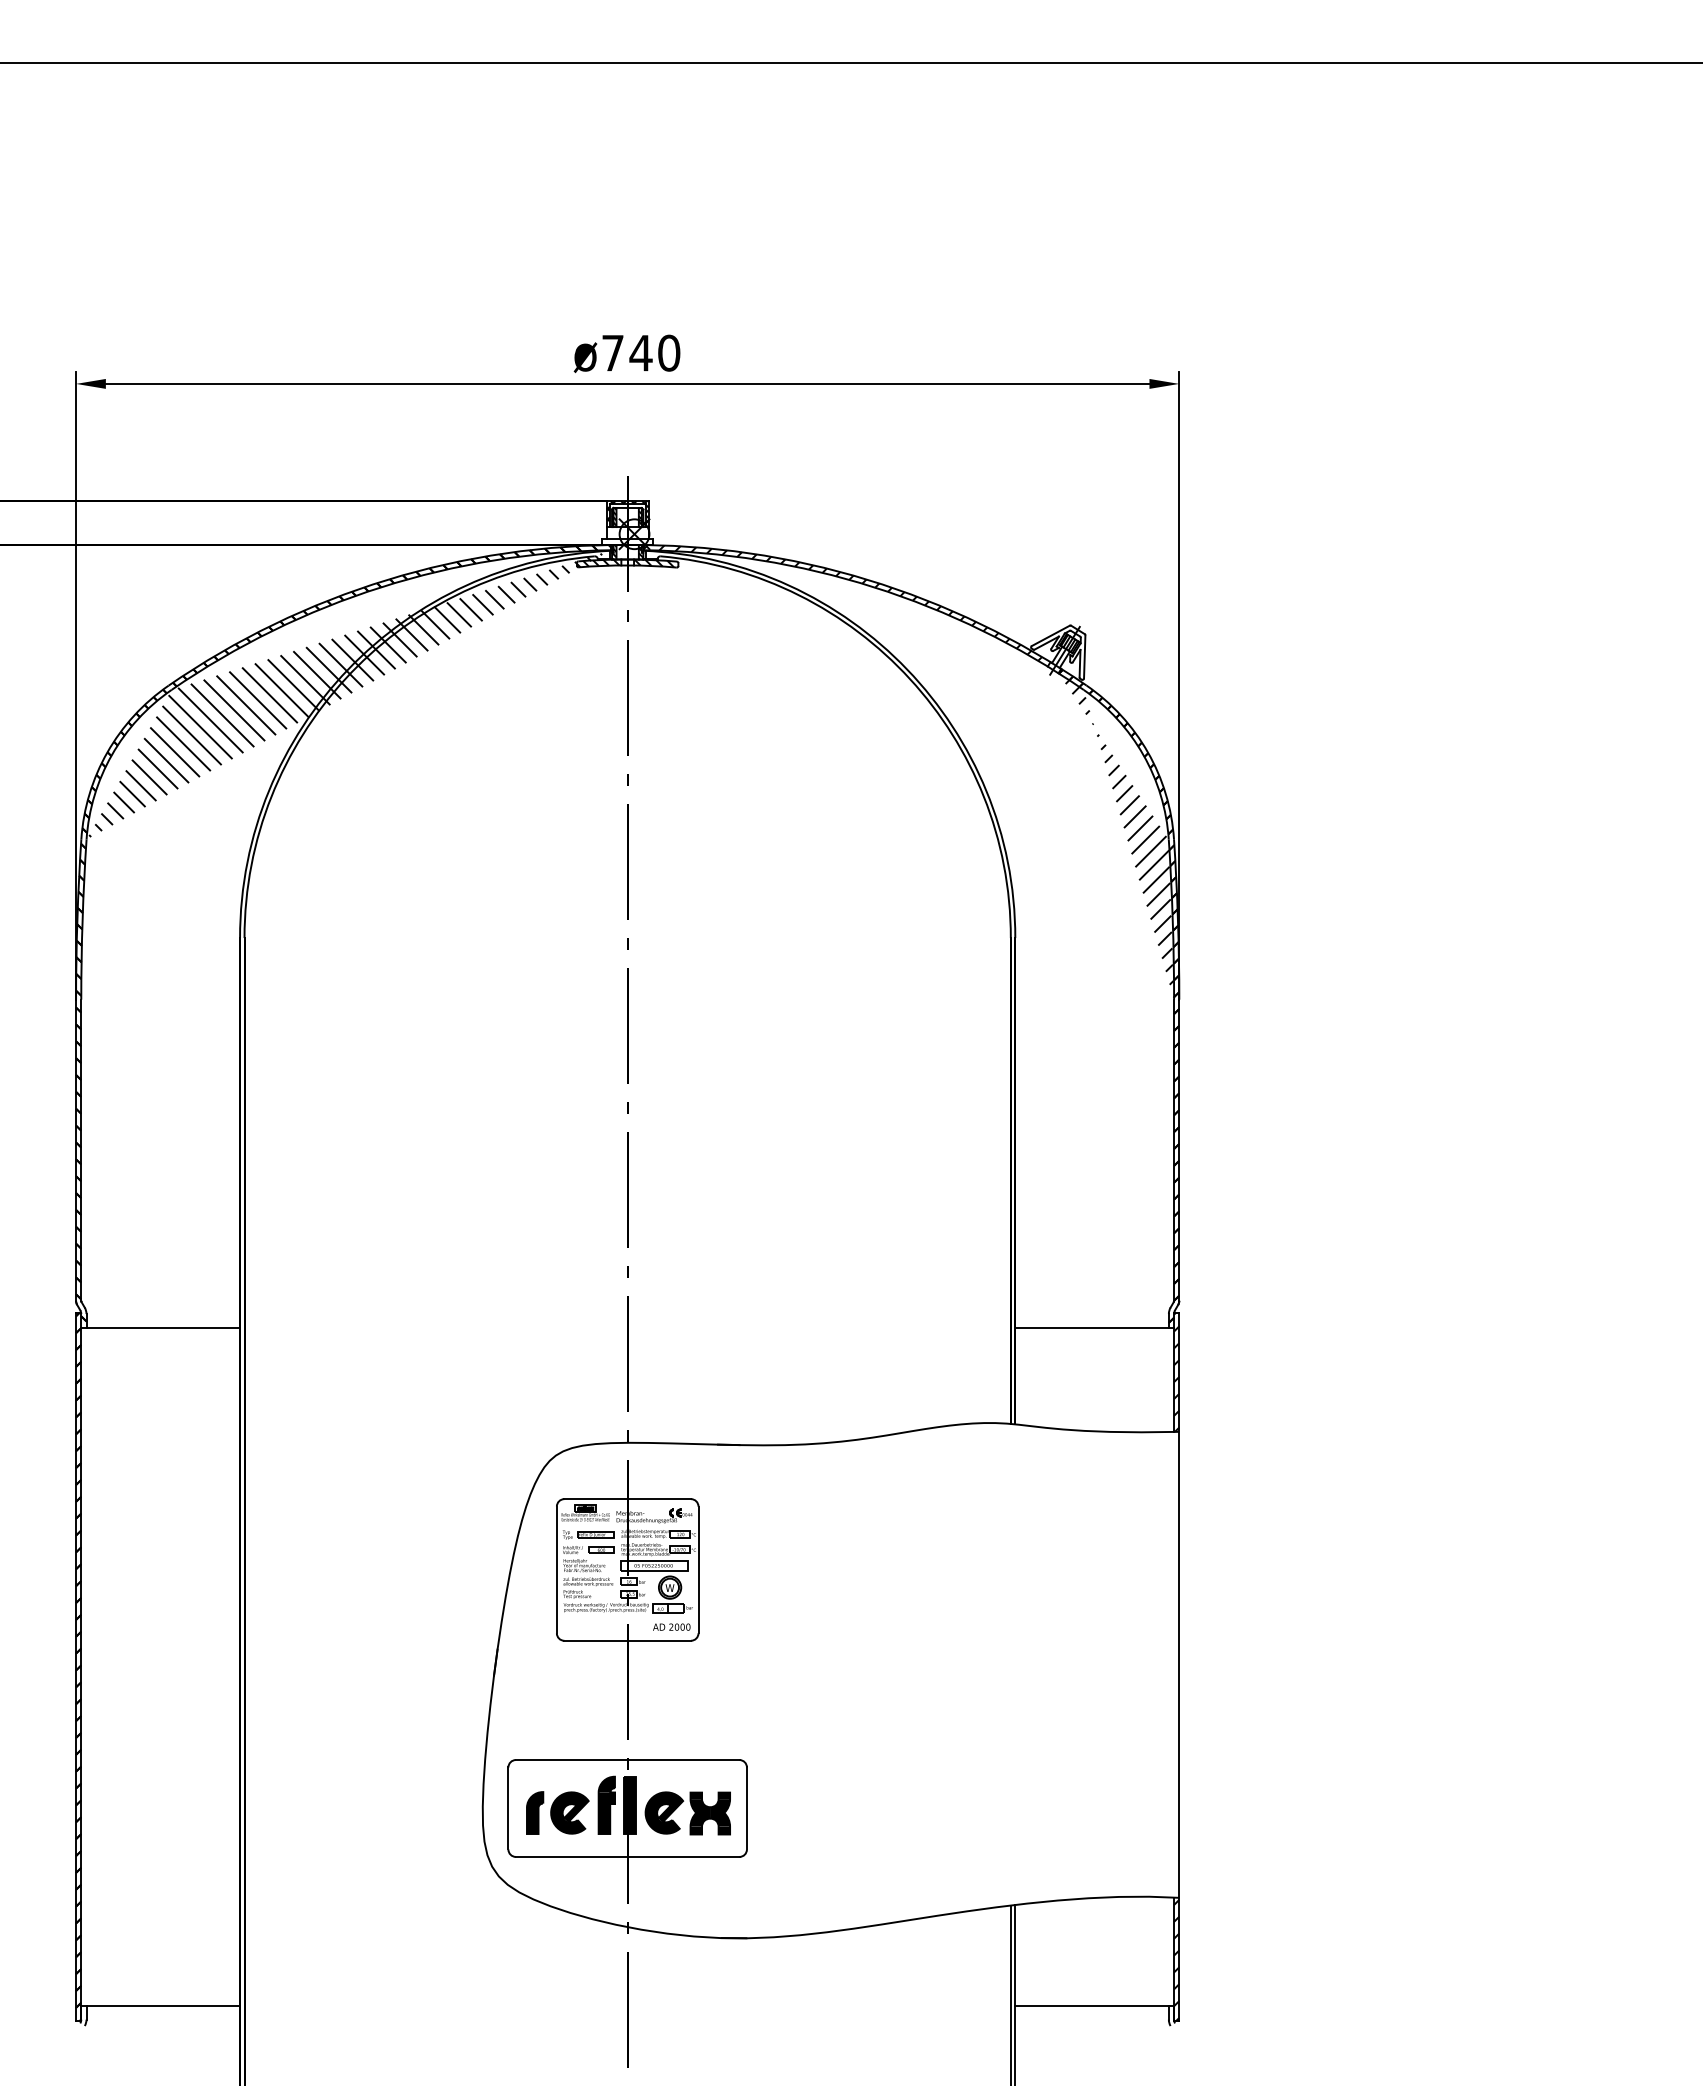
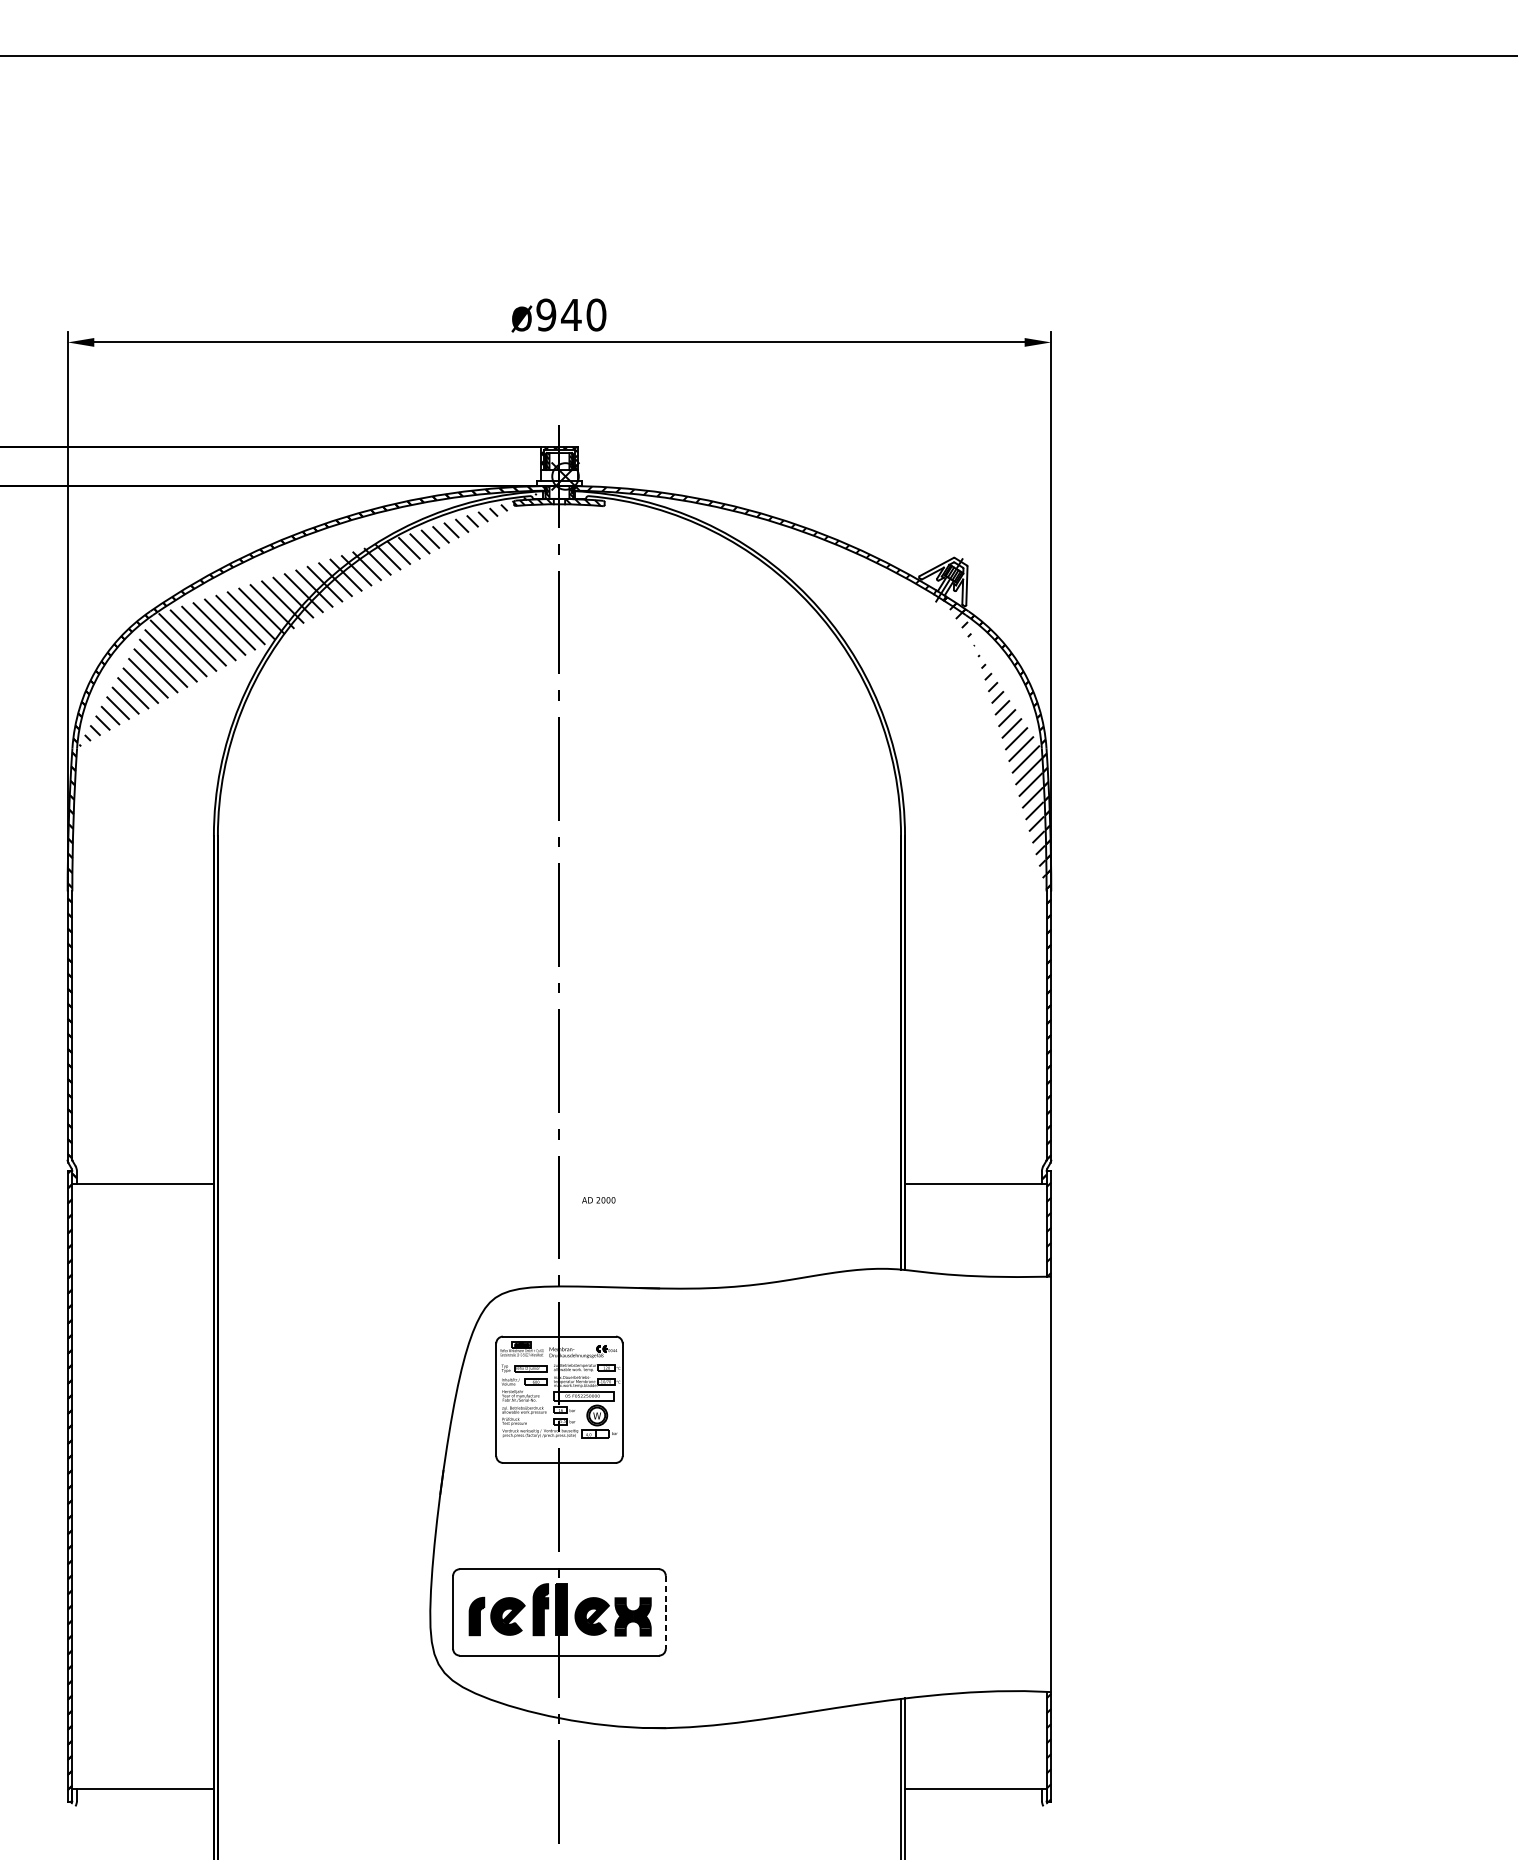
text: (612, 352) -> (545, 314), ø740 -> ø940
text: (671, 1626) -> (598, 1199), moved
line: (746, 1808) -> (665, 1612), solid -> dashed

